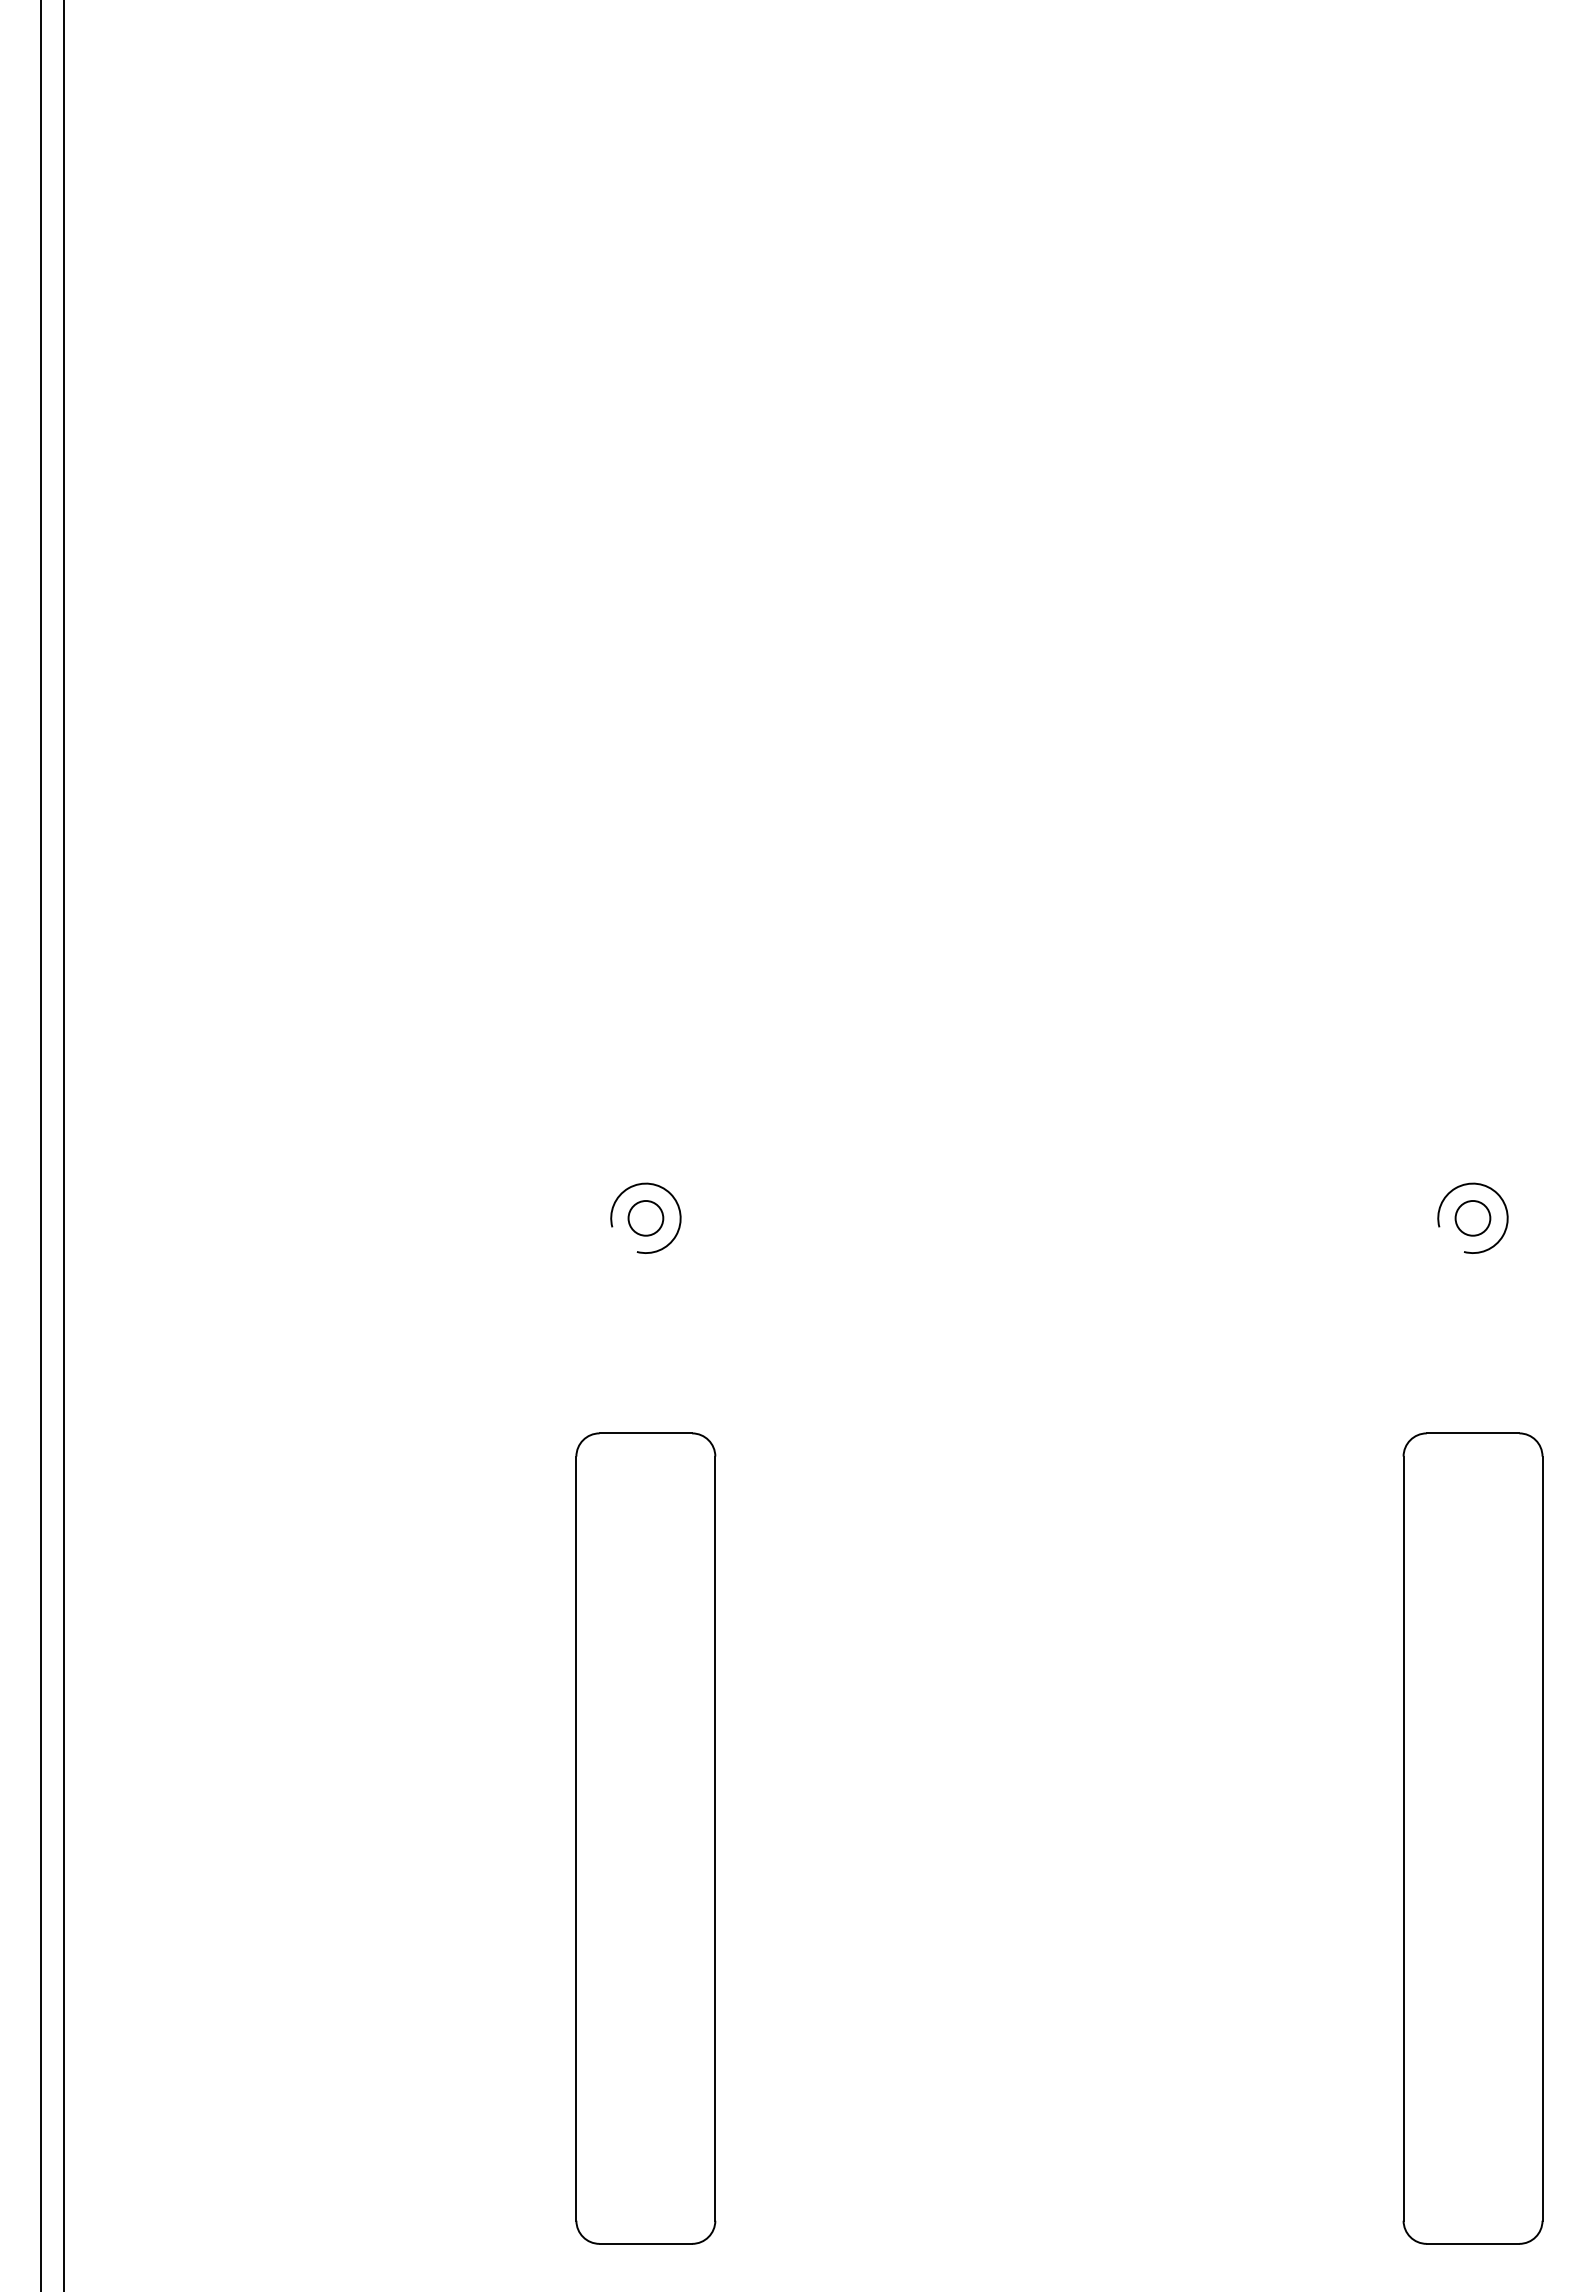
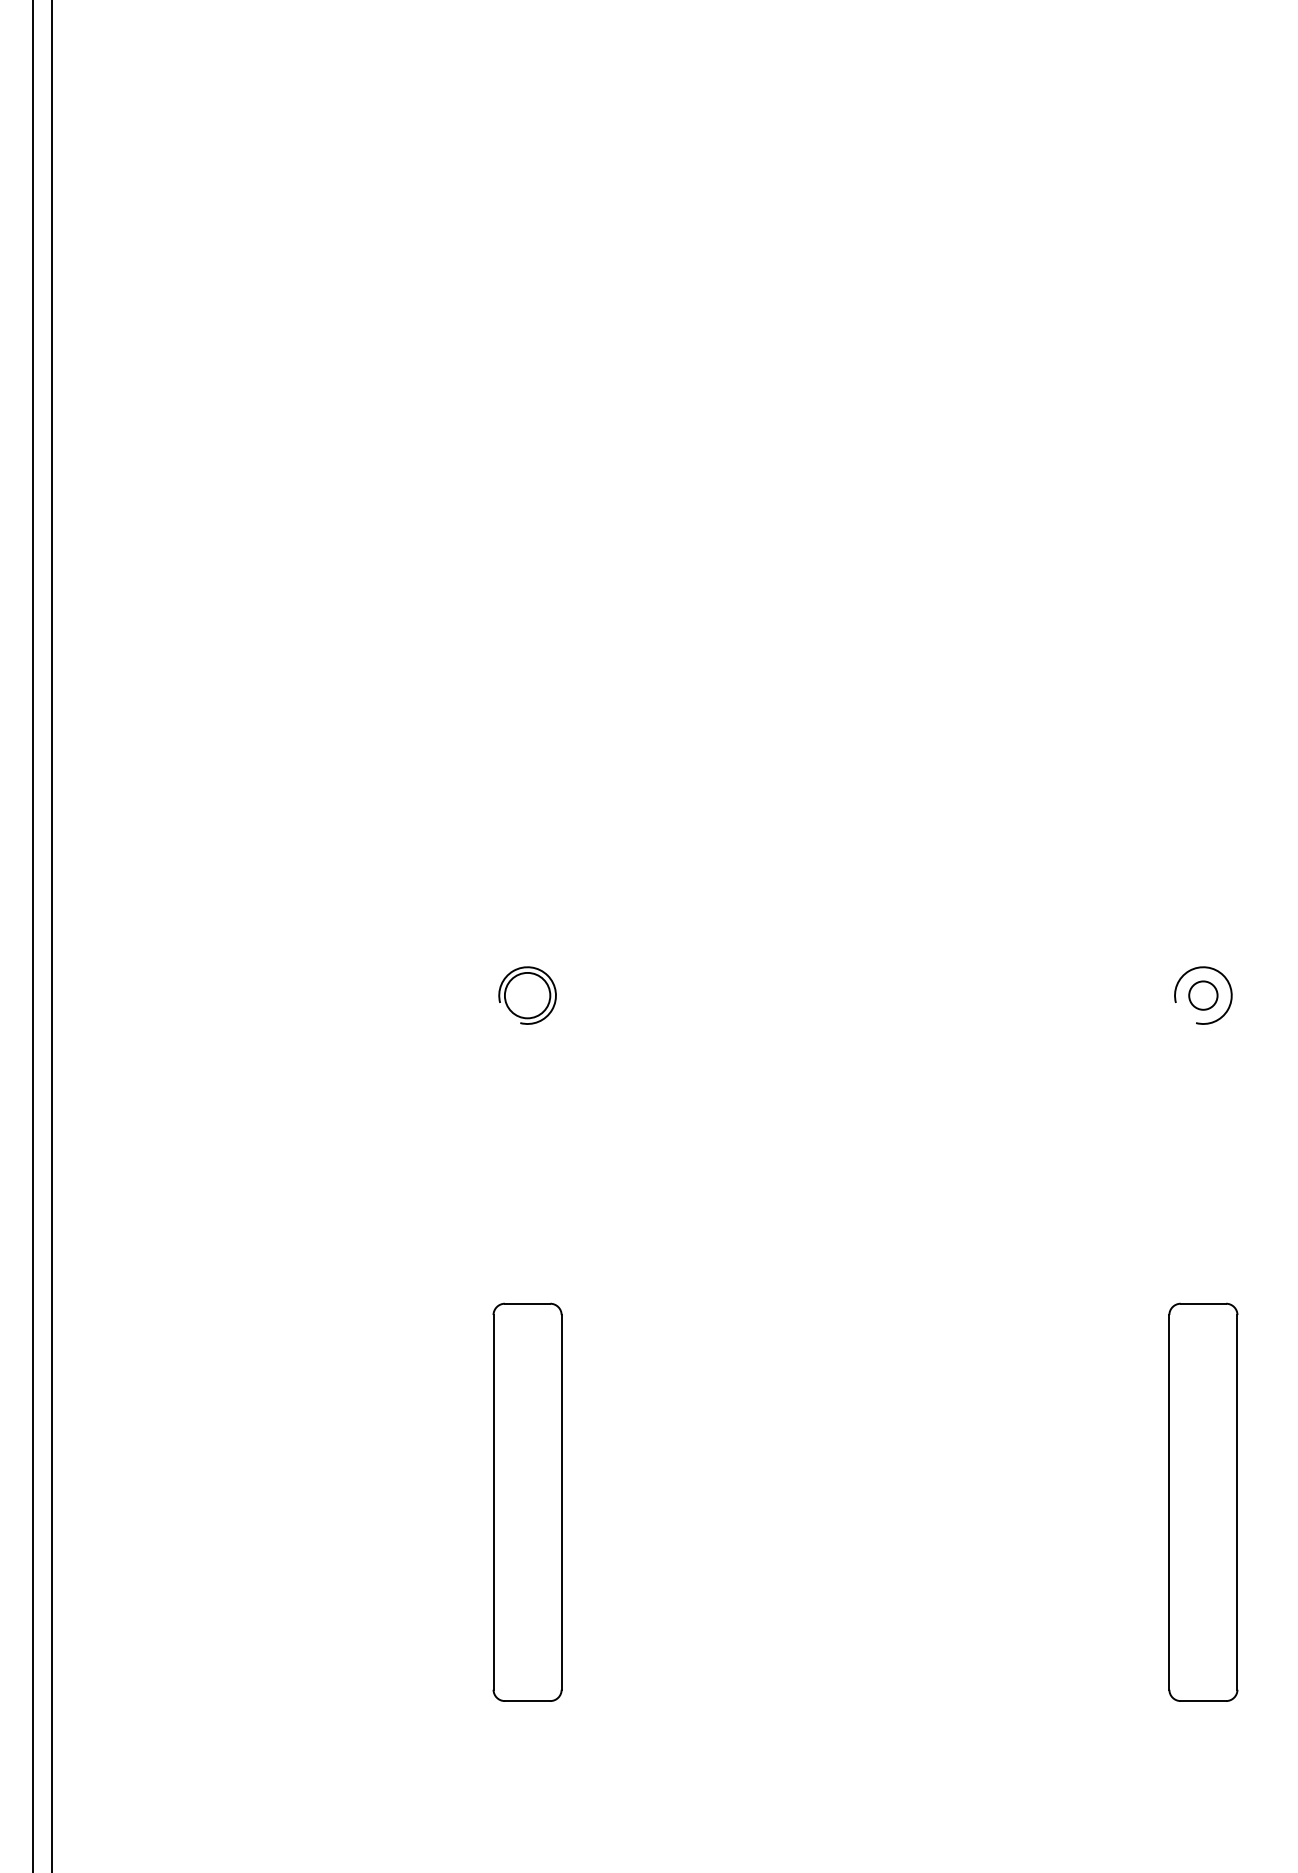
circle: (645, 1218) -> (527, 995), size x1.6
part: (645, 1838) -> (527, 1502), size x0.6
part: (1472, 1838) -> (1202, 1502), size x0.6

